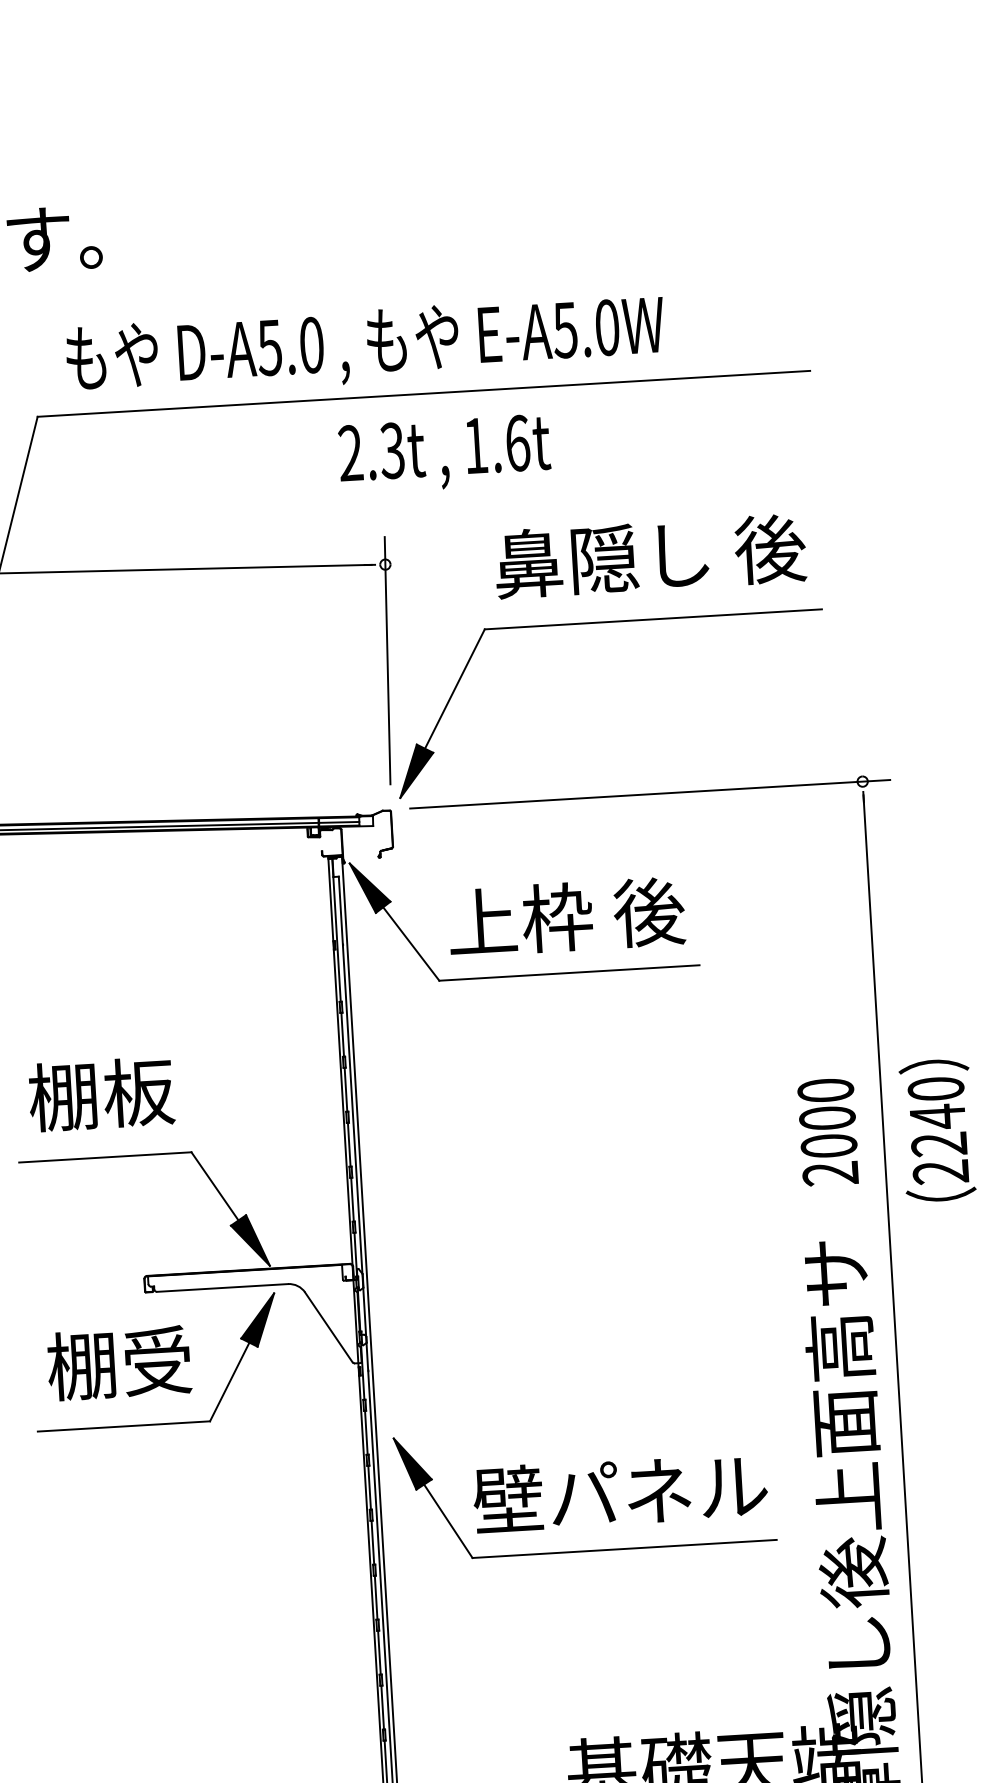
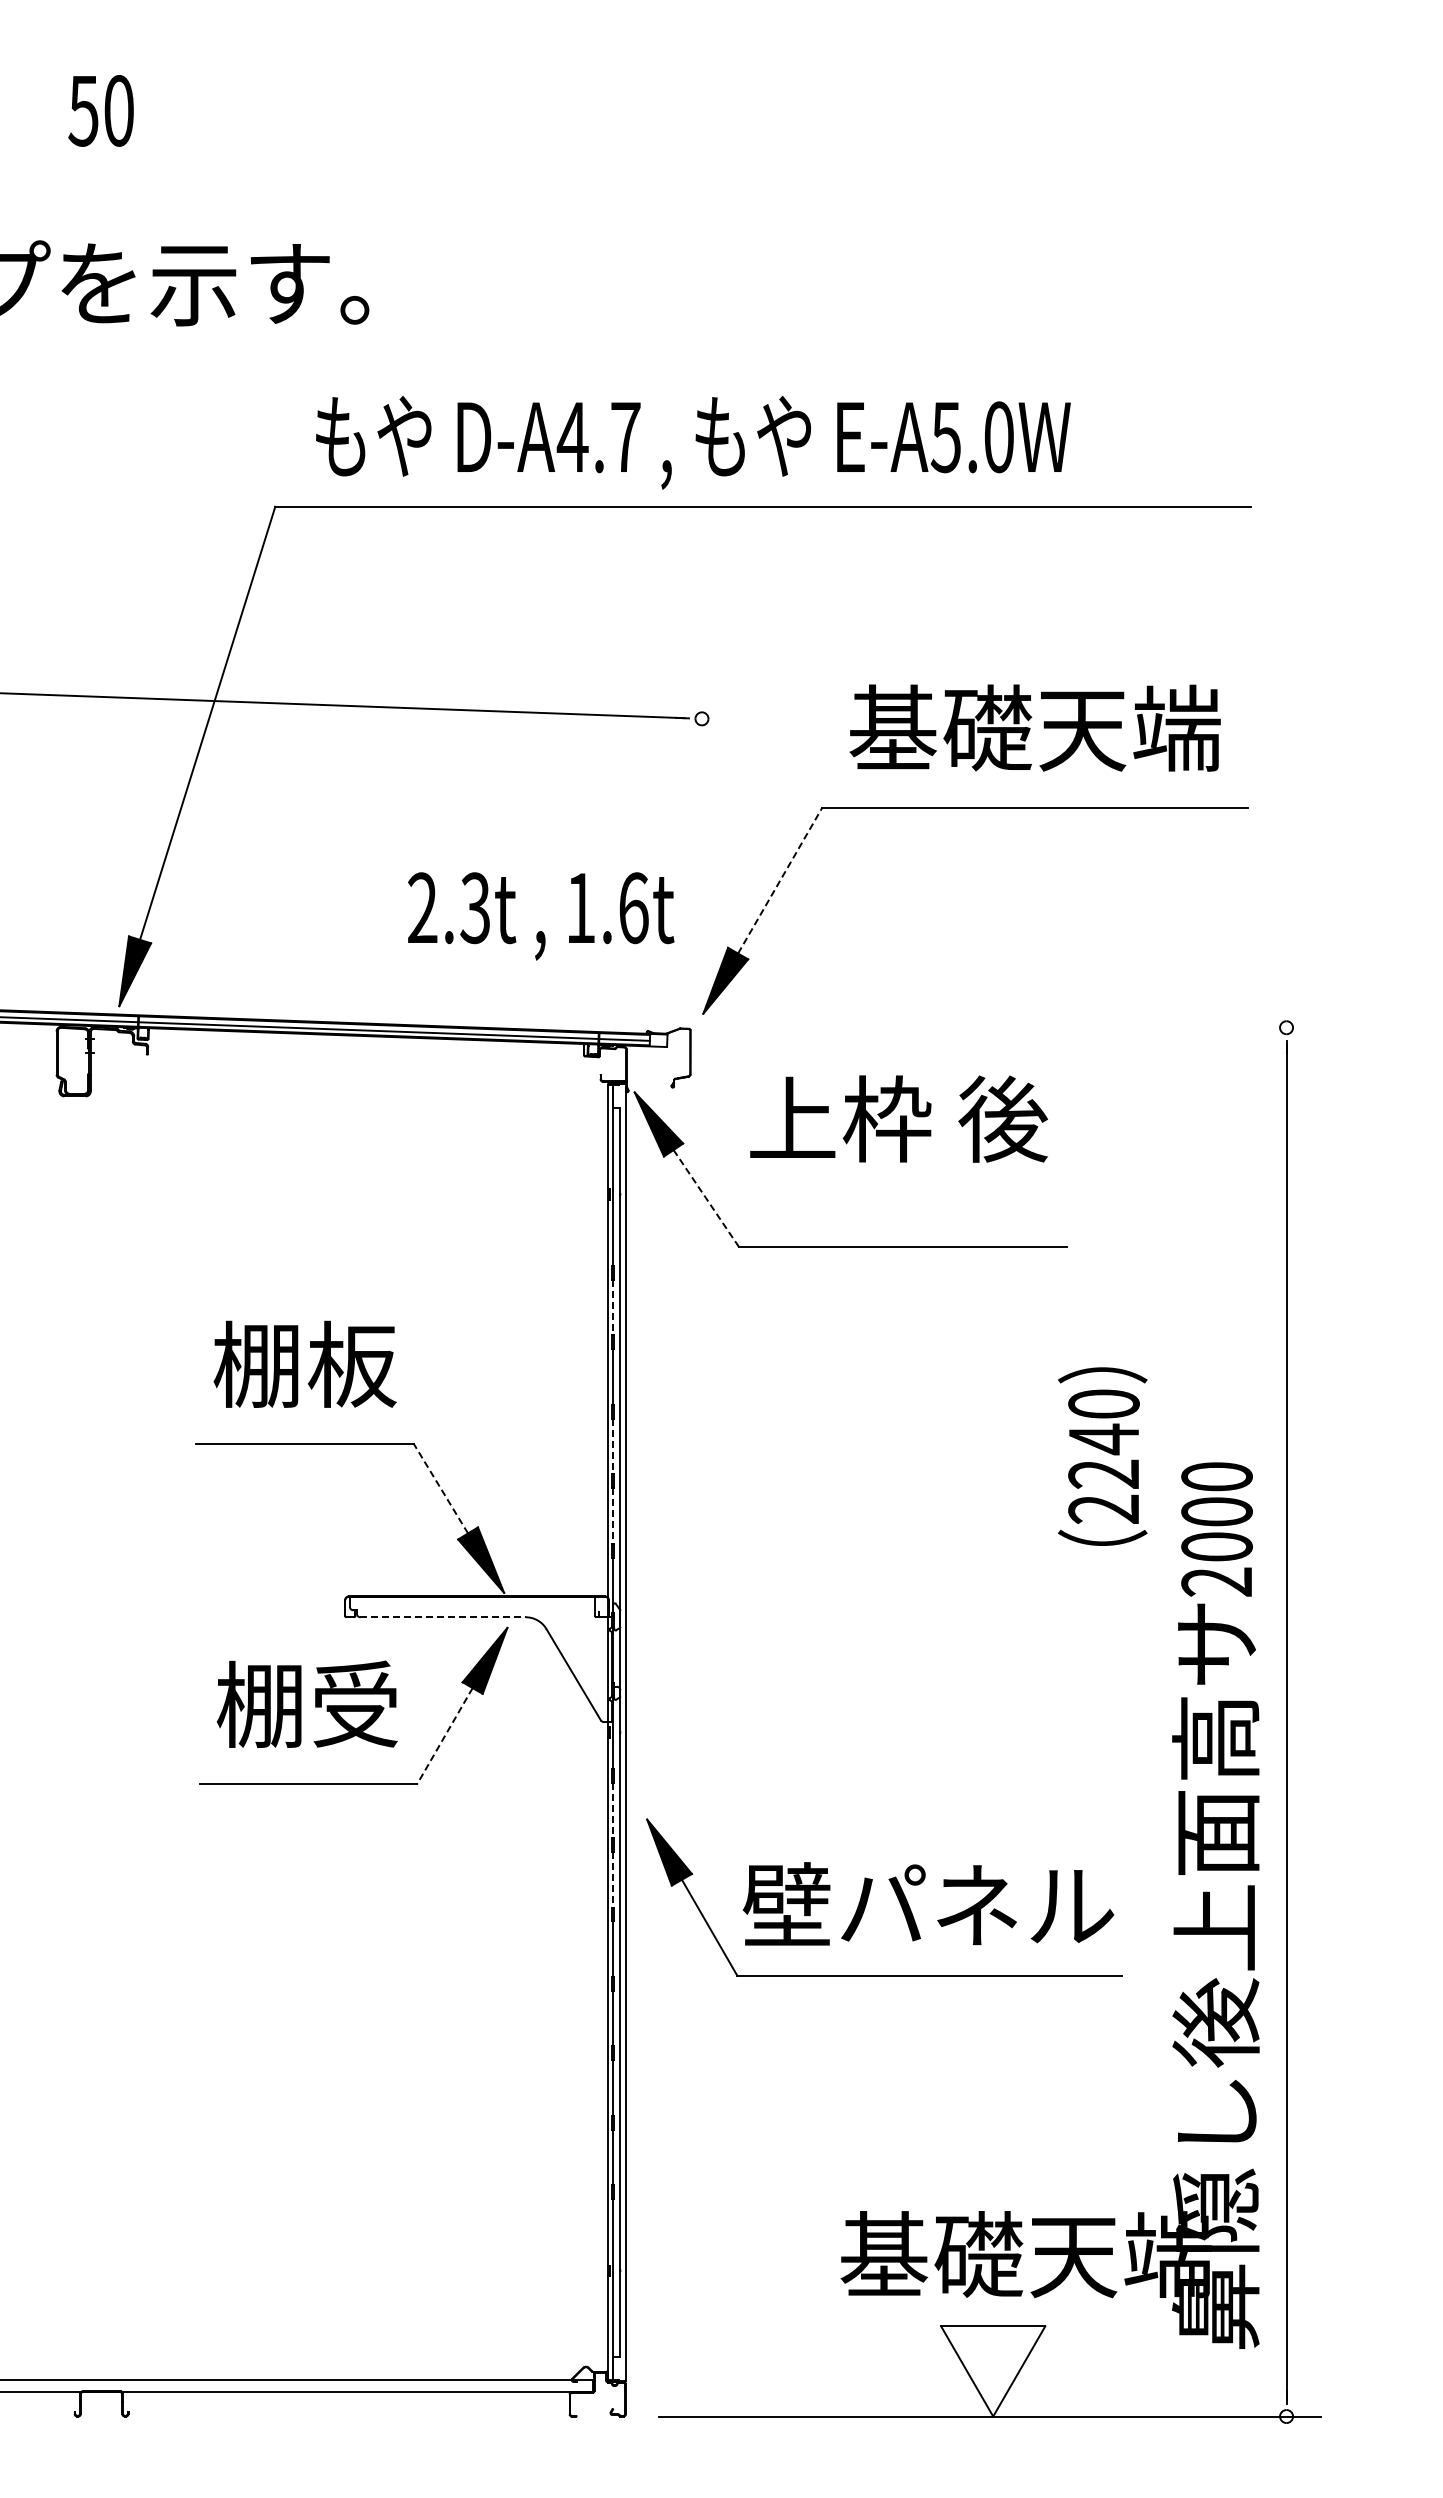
text: (290, 346) -> (598, 437), D-A5.0 -> D-A4.7
text: (445, 454) -> (541, 916), moved
text: (650, 555) -> (1036, 727), 鼻隠し 後 -> 基礎天端
line: (387, 660) -> (697, 839), removed
line: (455, 688) -> (780, 880), solid -> dashed
line: (649, 794) -> (1017, 1027), removed
text: (566, 916) -> (898, 1118), moved
line: (411, 944) -> (706, 1198), solid -> dashed
line: (343, 1034) -> (613, 1307), solid -> dashed
text: (937, 1130) -> (1102, 1456), moved
text: (827, 1132) -> (1216, 1529), moved
line: (349, 1144) -> (613, 1446), solid -> dashed
line: (214, 1186) -> (440, 1488), solid -> dashed
line: (352, 1200) -> (613, 1516), solid -> dashed
line: (222, 1288) -> (442, 1617), solid -> dashed
line: (229, 1382) -> (444, 1736), solid -> dashed
line: (366, 1432) -> (613, 1810), solid -> dashed
line: (369, 1487) -> (613, 1879), solid -> dashed

